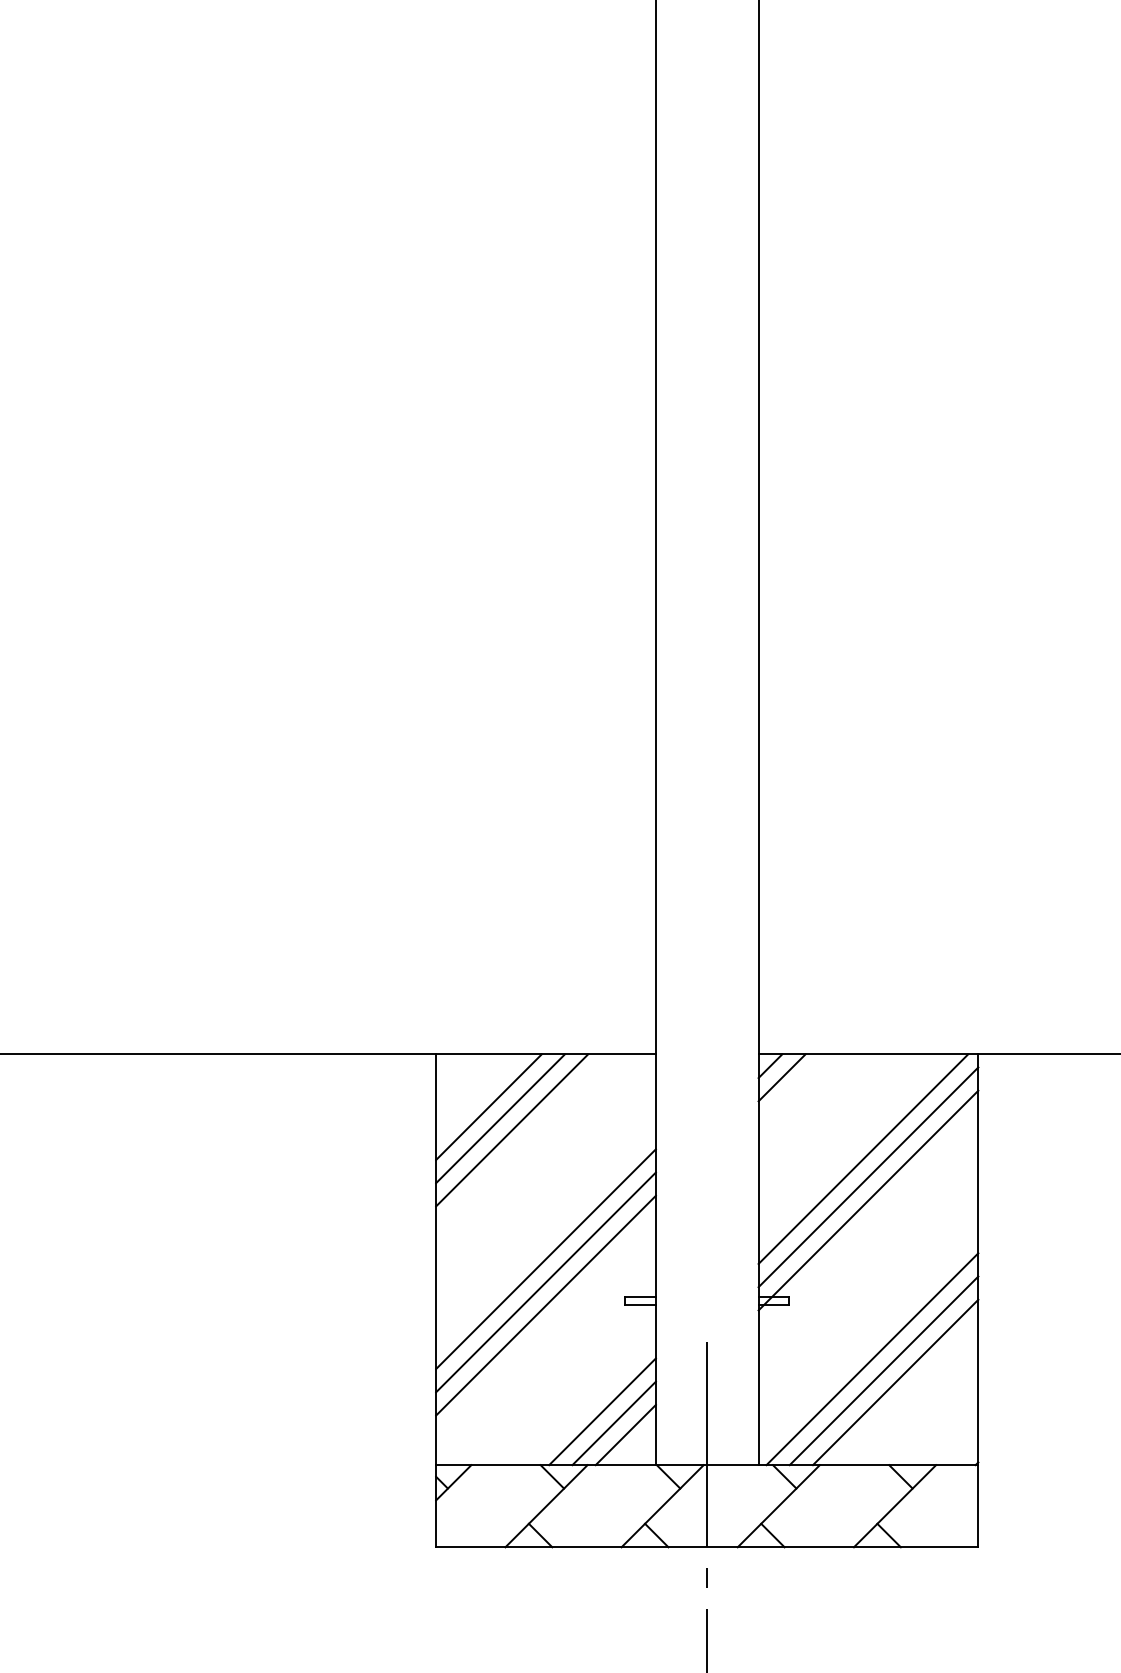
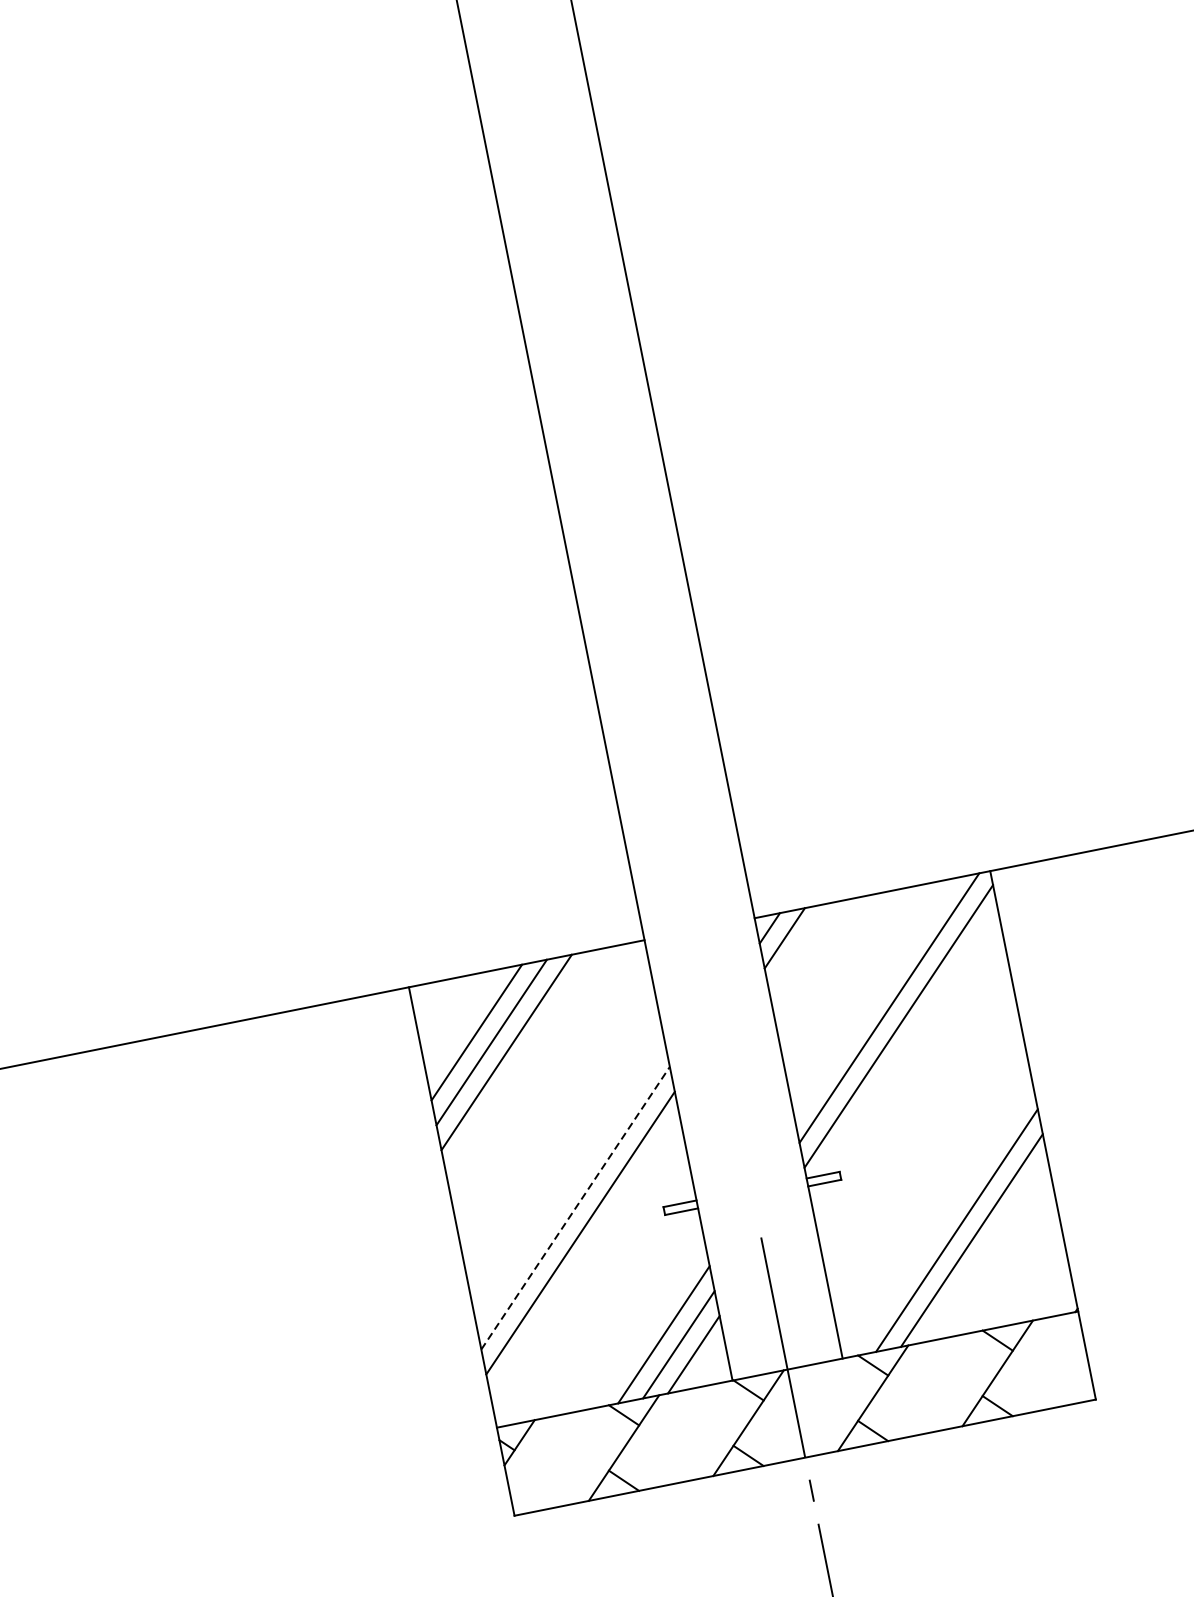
line: (868, 1200) -> (903, 1051), removed
line: (545, 1259) -> (570, 1183), removed
line: (546, 1282) -> (576, 1208), solid -> dashed
line: (872, 1359) -> (942, 1220), removed

